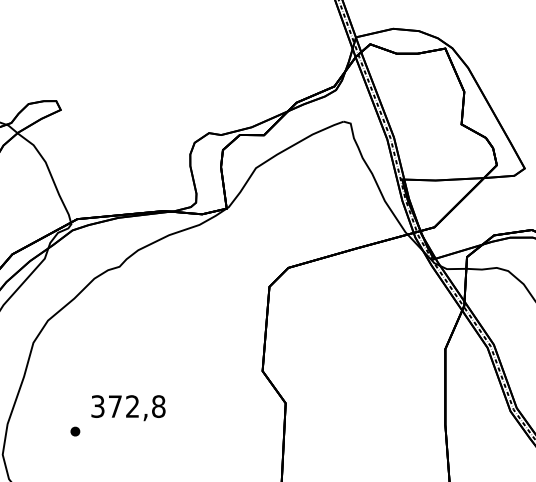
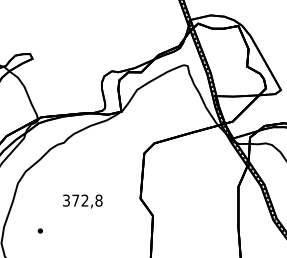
text: (127, 408) -> (82, 201), moved

